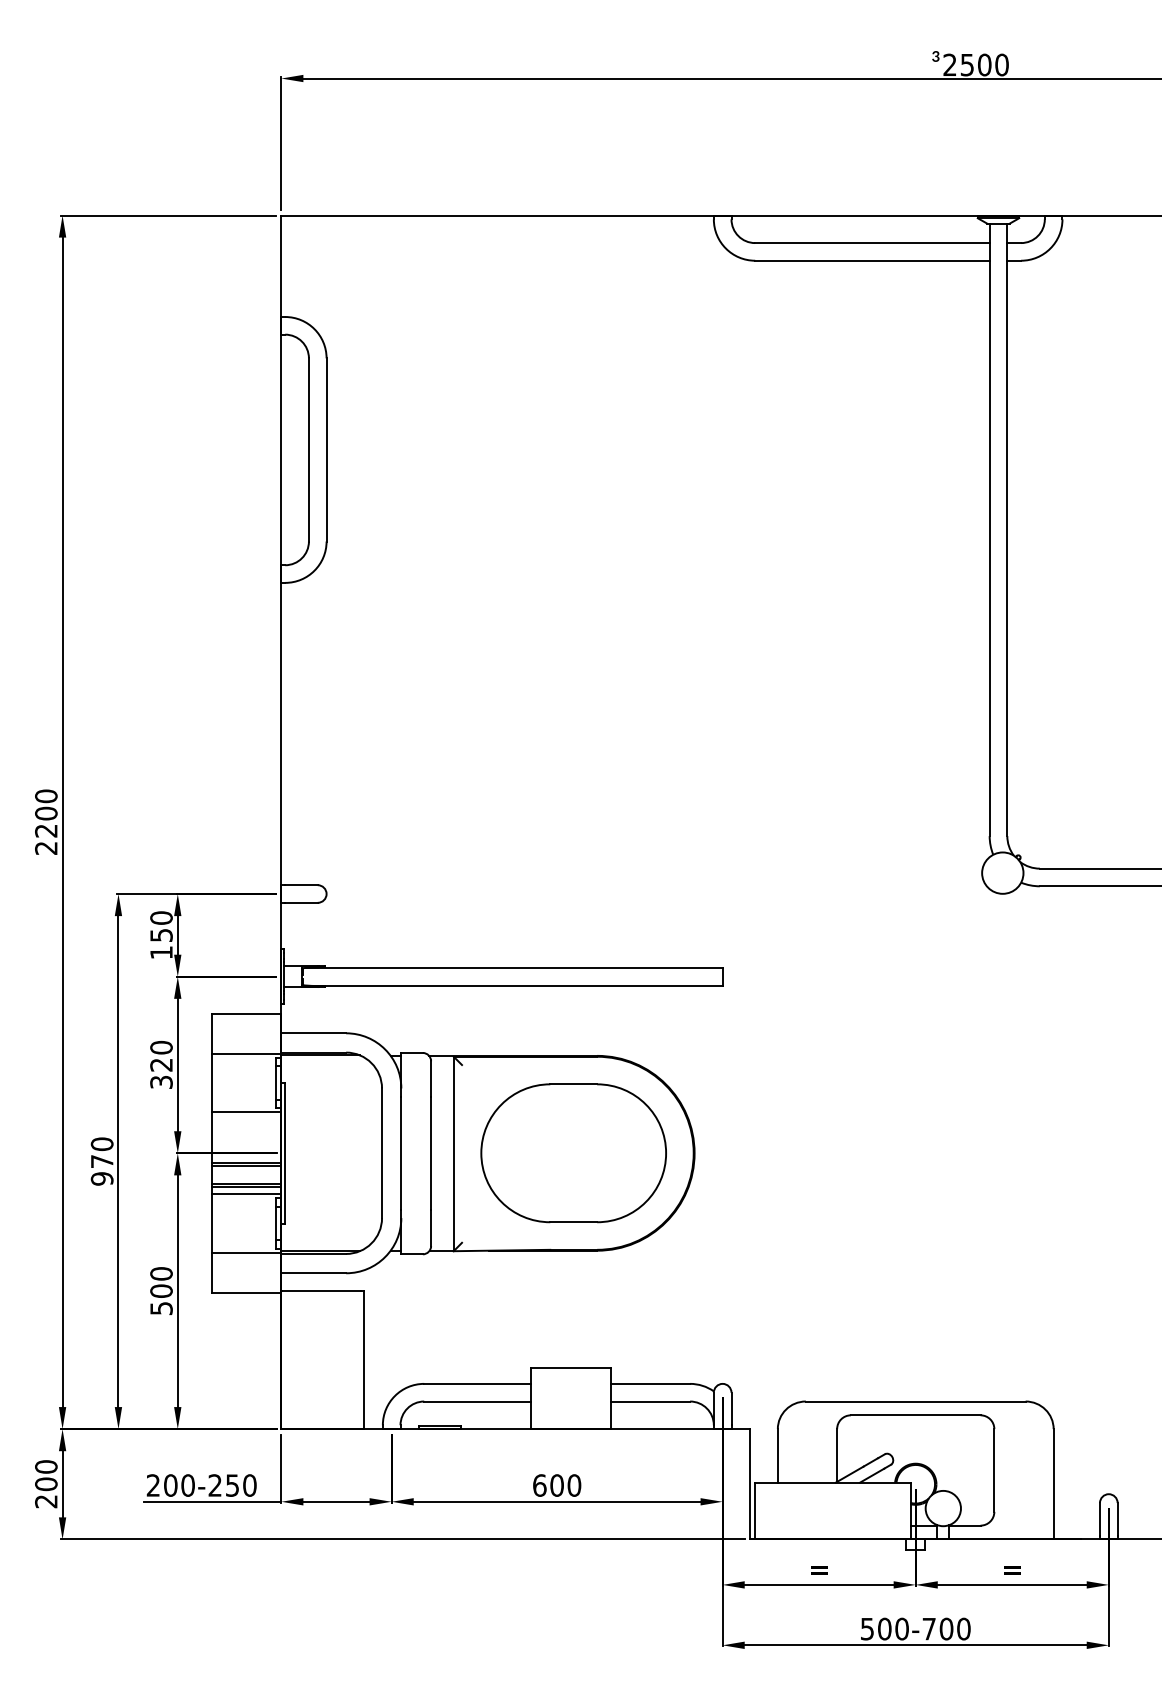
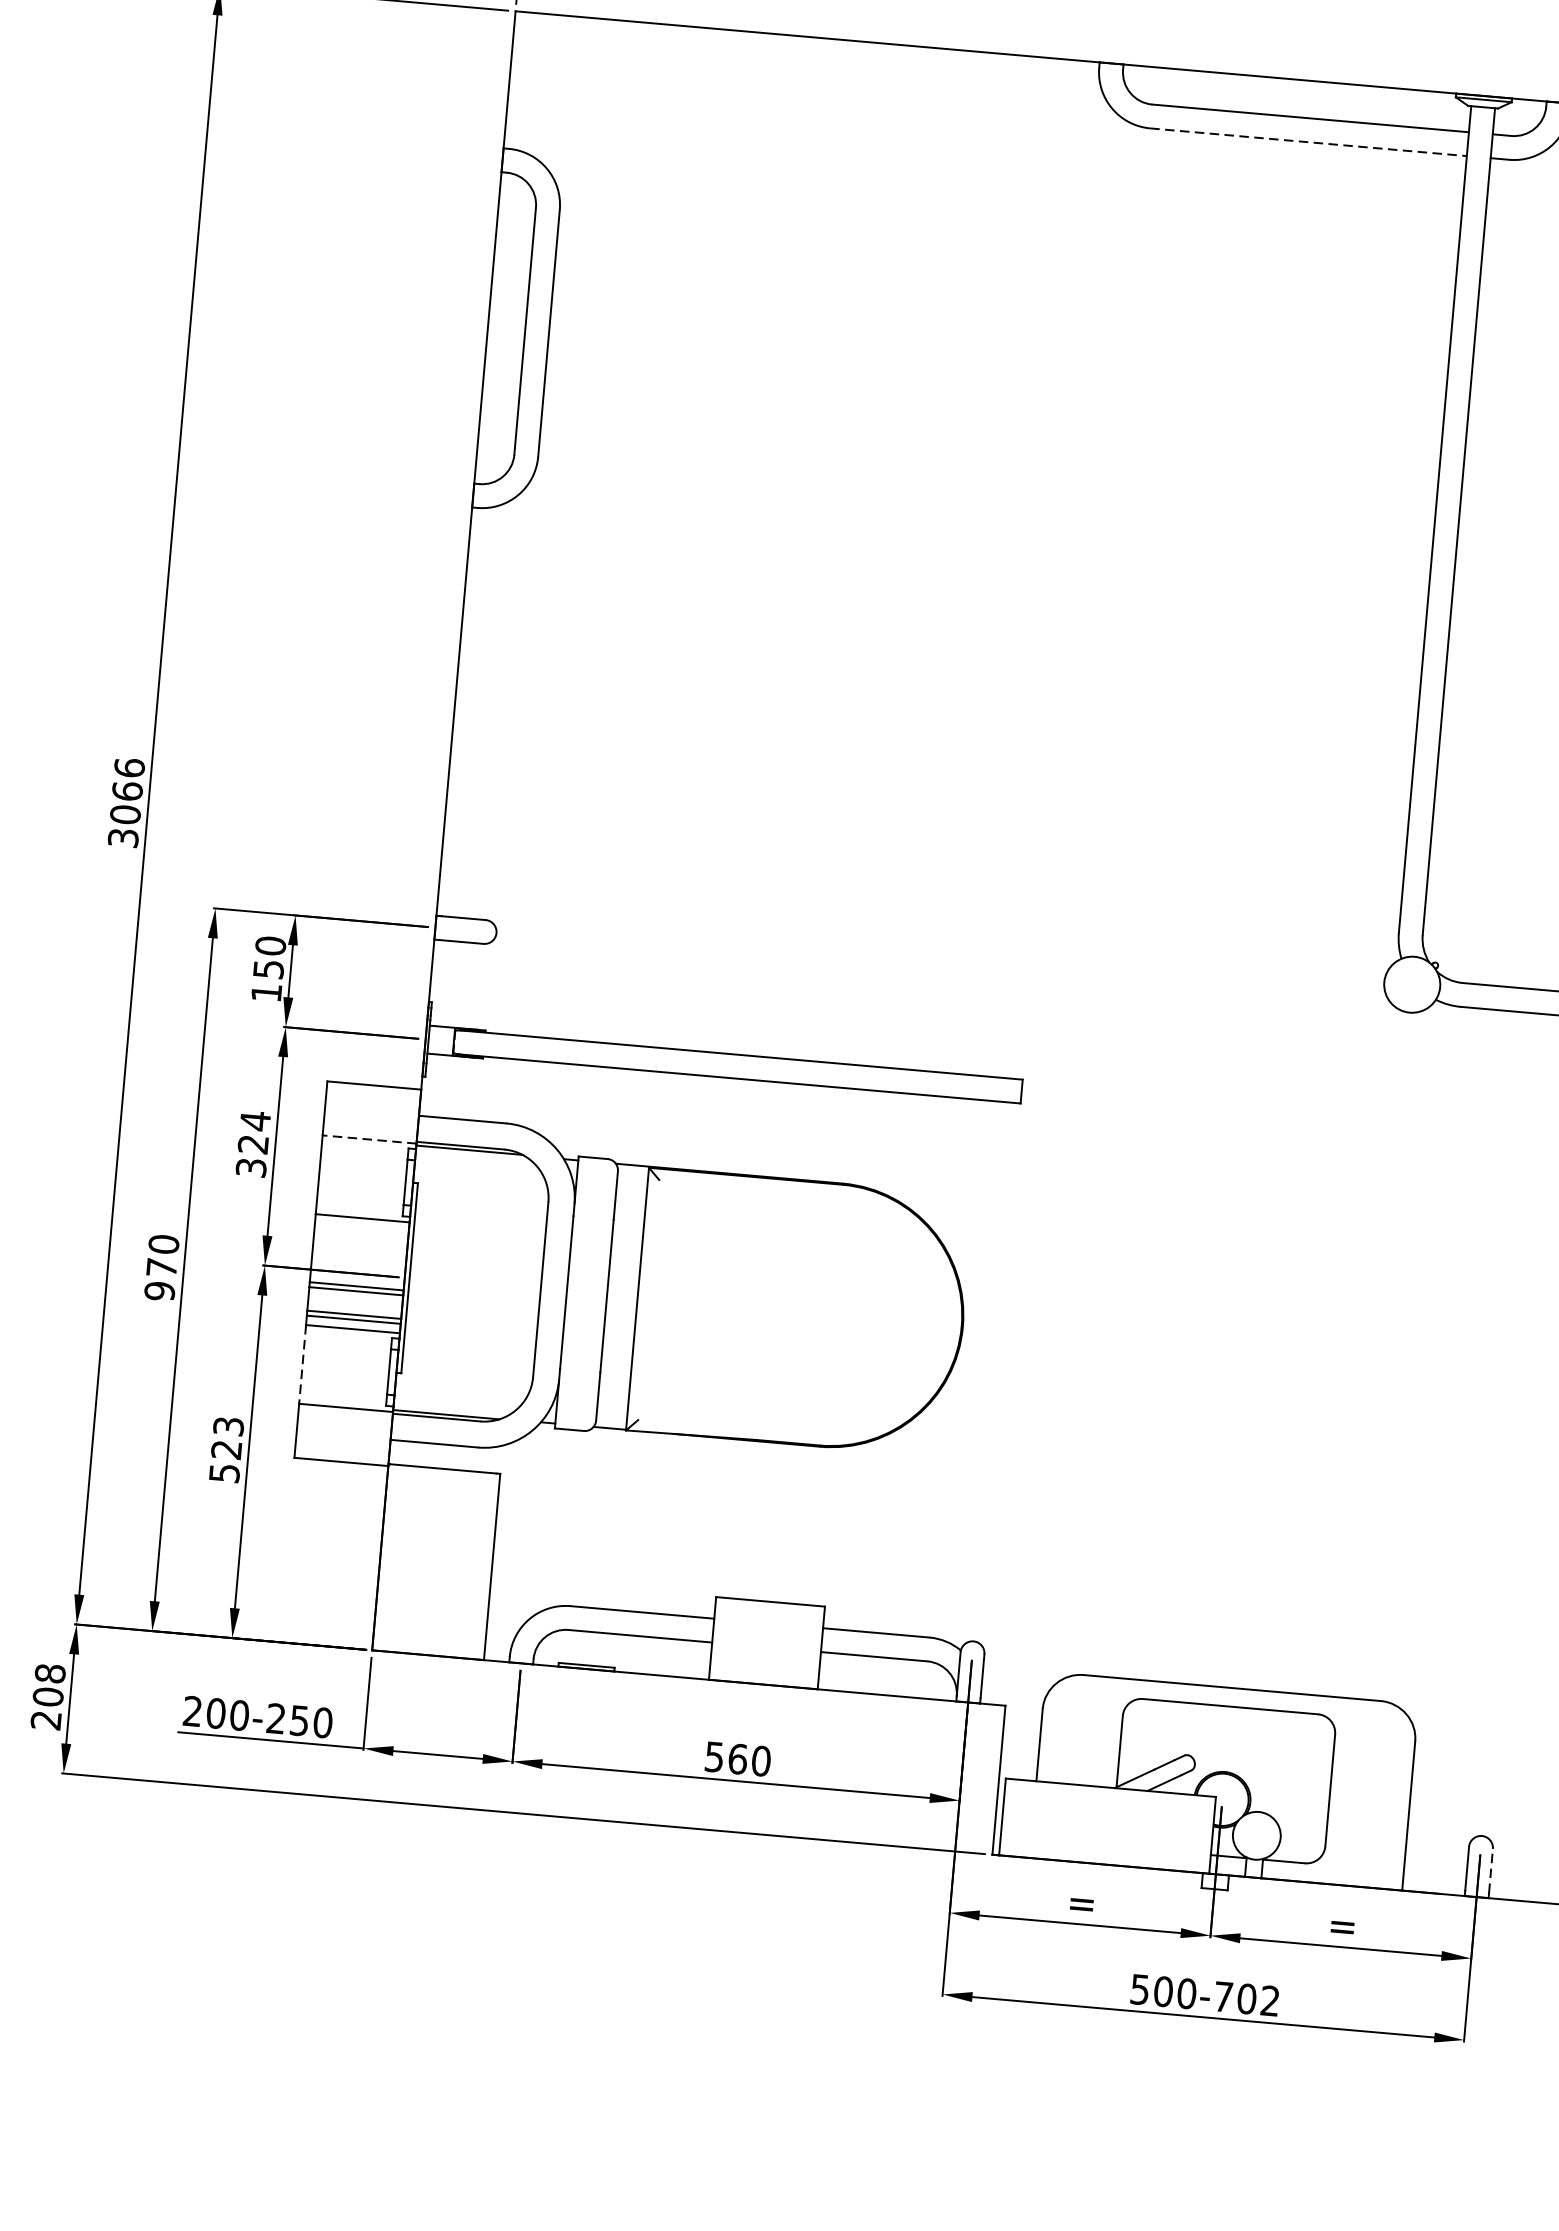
line: (872, 260) -> (1308, 141), solid -> dashed
text: (46, 821) -> (126, 801), 2200 -> 3066
text: (161, 1047) -> (255, 1120), 320 -> 324
line: (246, 1053) -> (369, 1138), solid -> dashed
part: (573, 1153) -> (799, 1312), removed
line: (211, 1223) -> (302, 1364), solid -> dashed
text: (161, 1282) -> (227, 1438), 500 -> 523
text: (46, 1466) -> (50, 1673), 200 -> 208
text: (548, 1485) -> (726, 1758), 600 -> 560
line: (1117, 1518) -> (1490, 1869), solid -> dashed
text: (963, 1628) -> (1269, 2000), 500-700 -> 500-702

